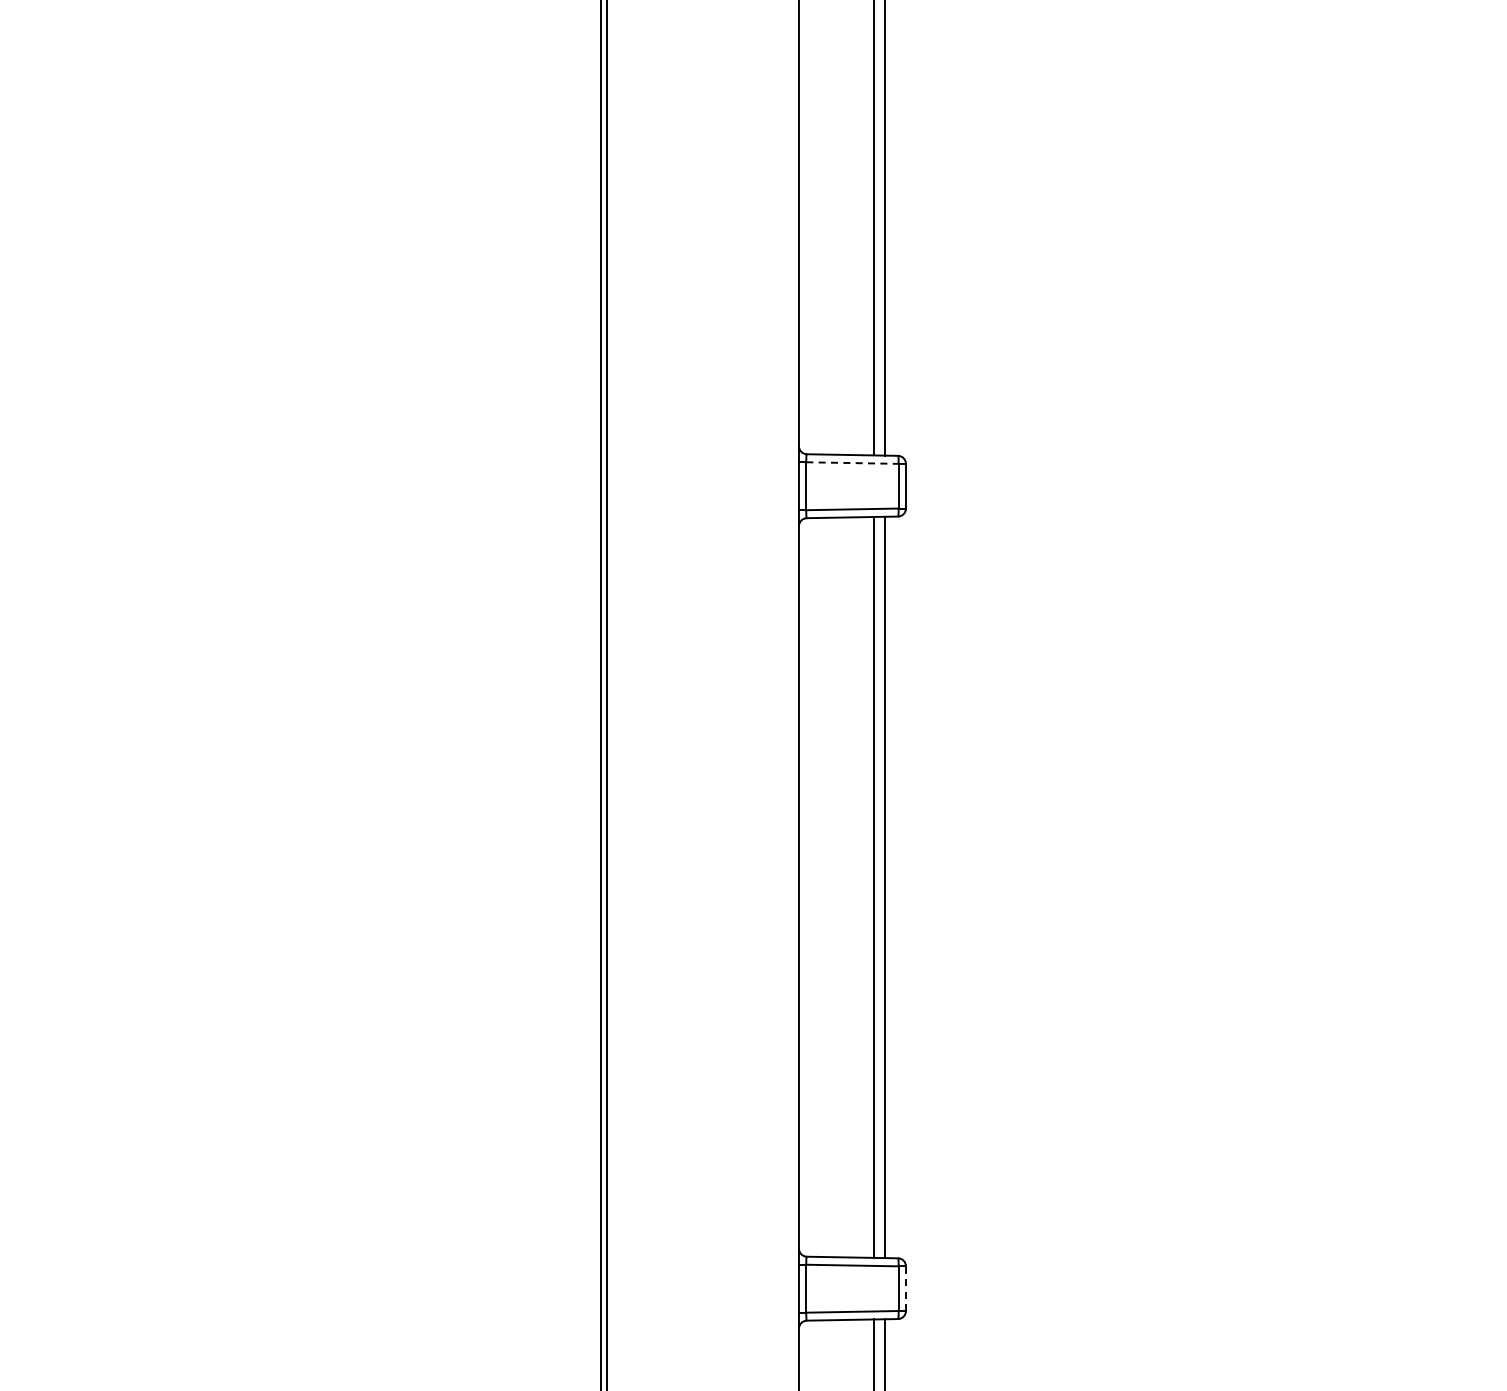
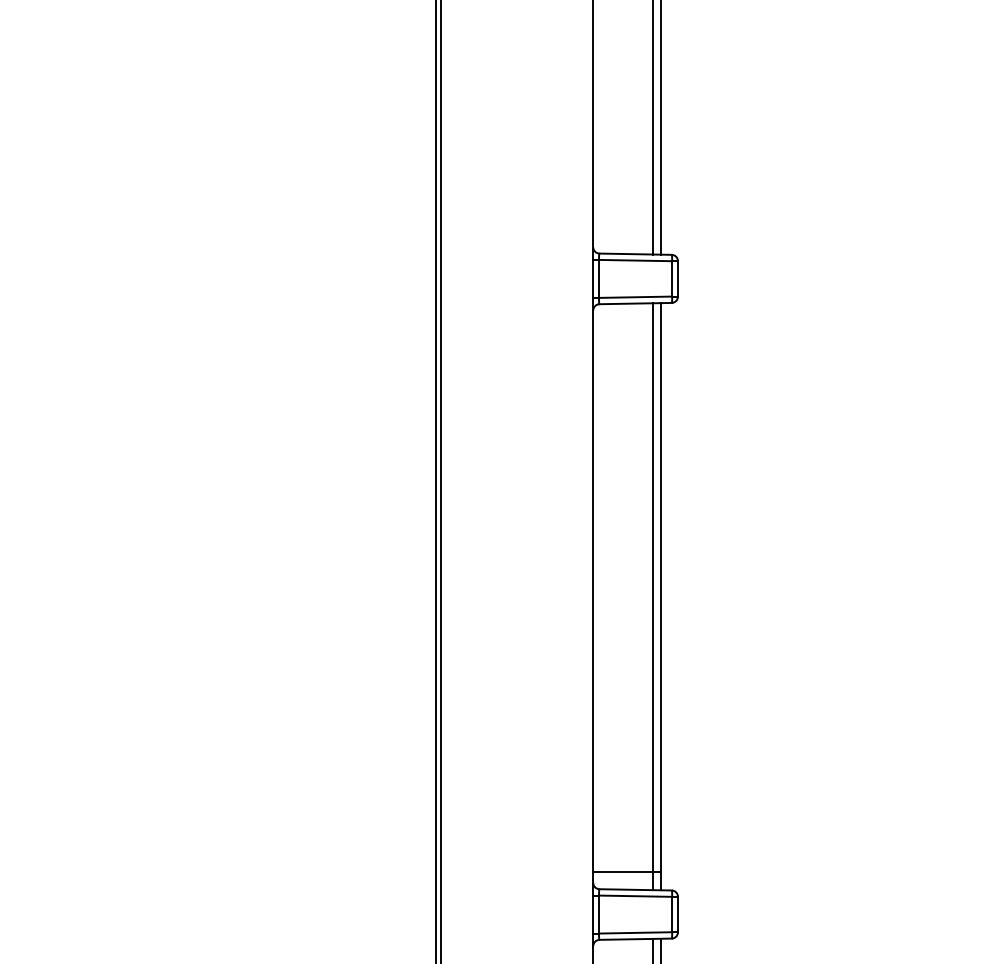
line: (852, 463) -> (635, 260), dashed -> solid
line: (841, 1235) -> (626, 872), added
line: (905, 1288) -> (677, 914), dashed -> solid

